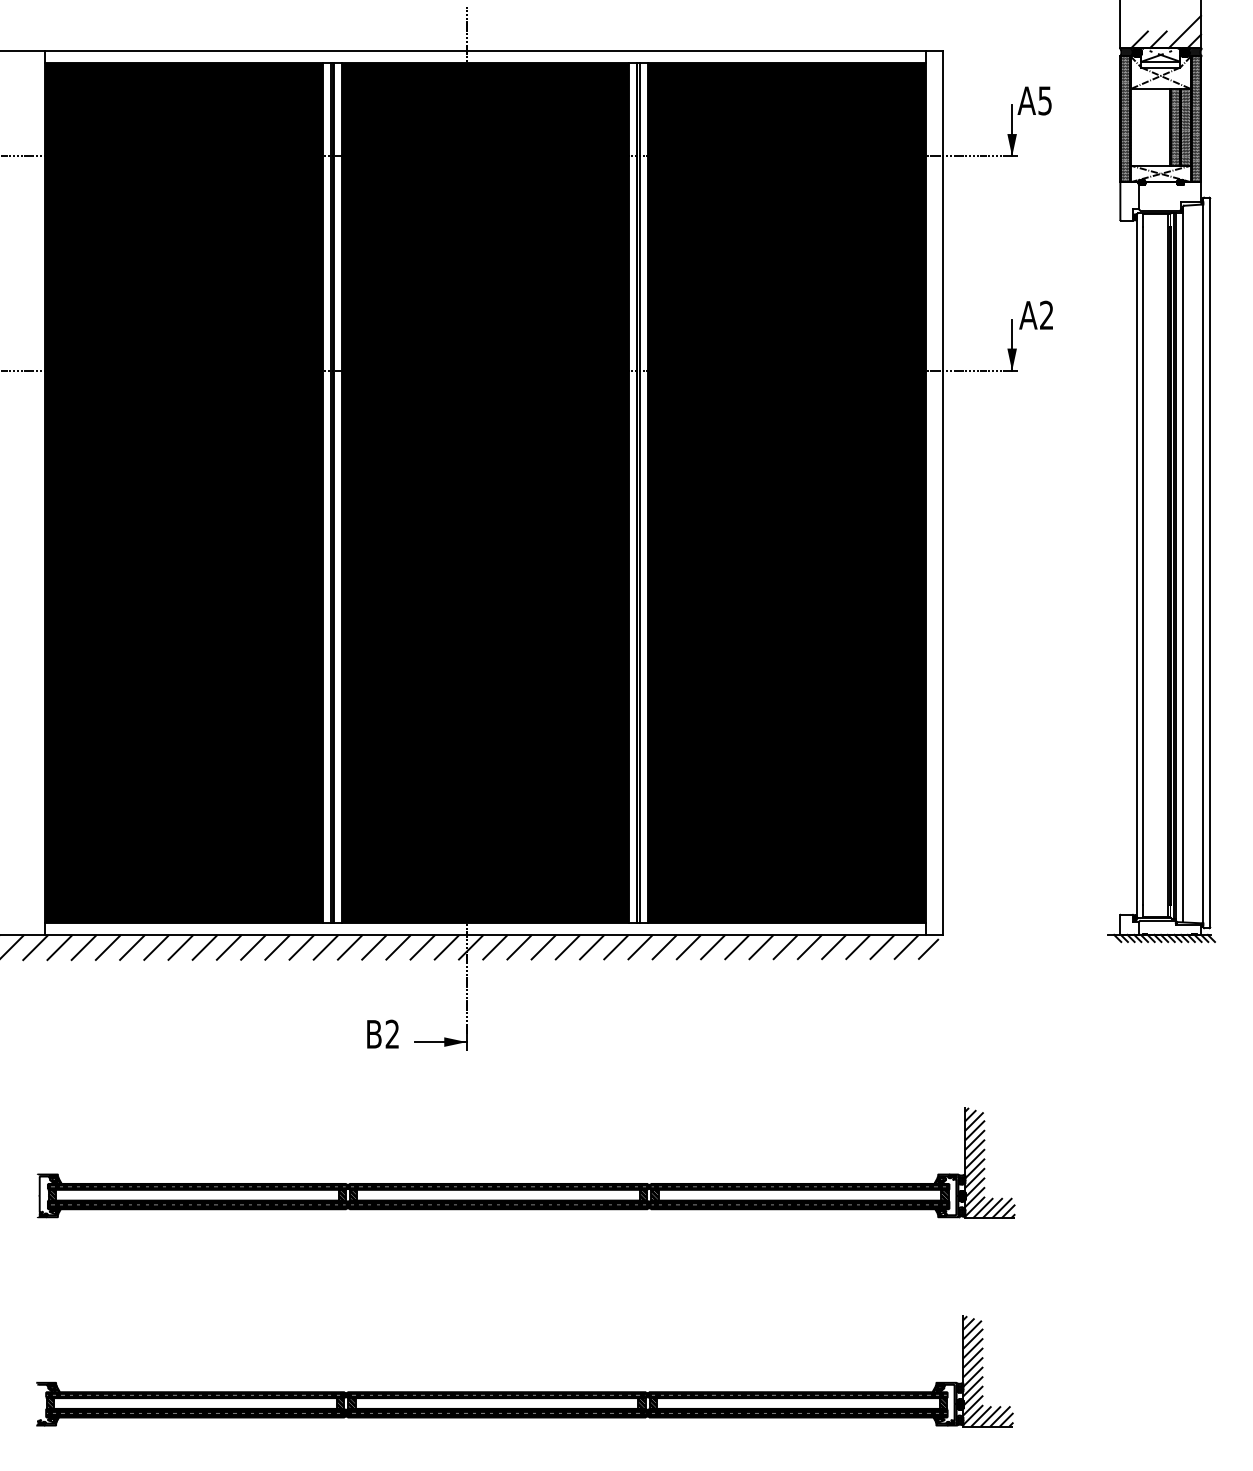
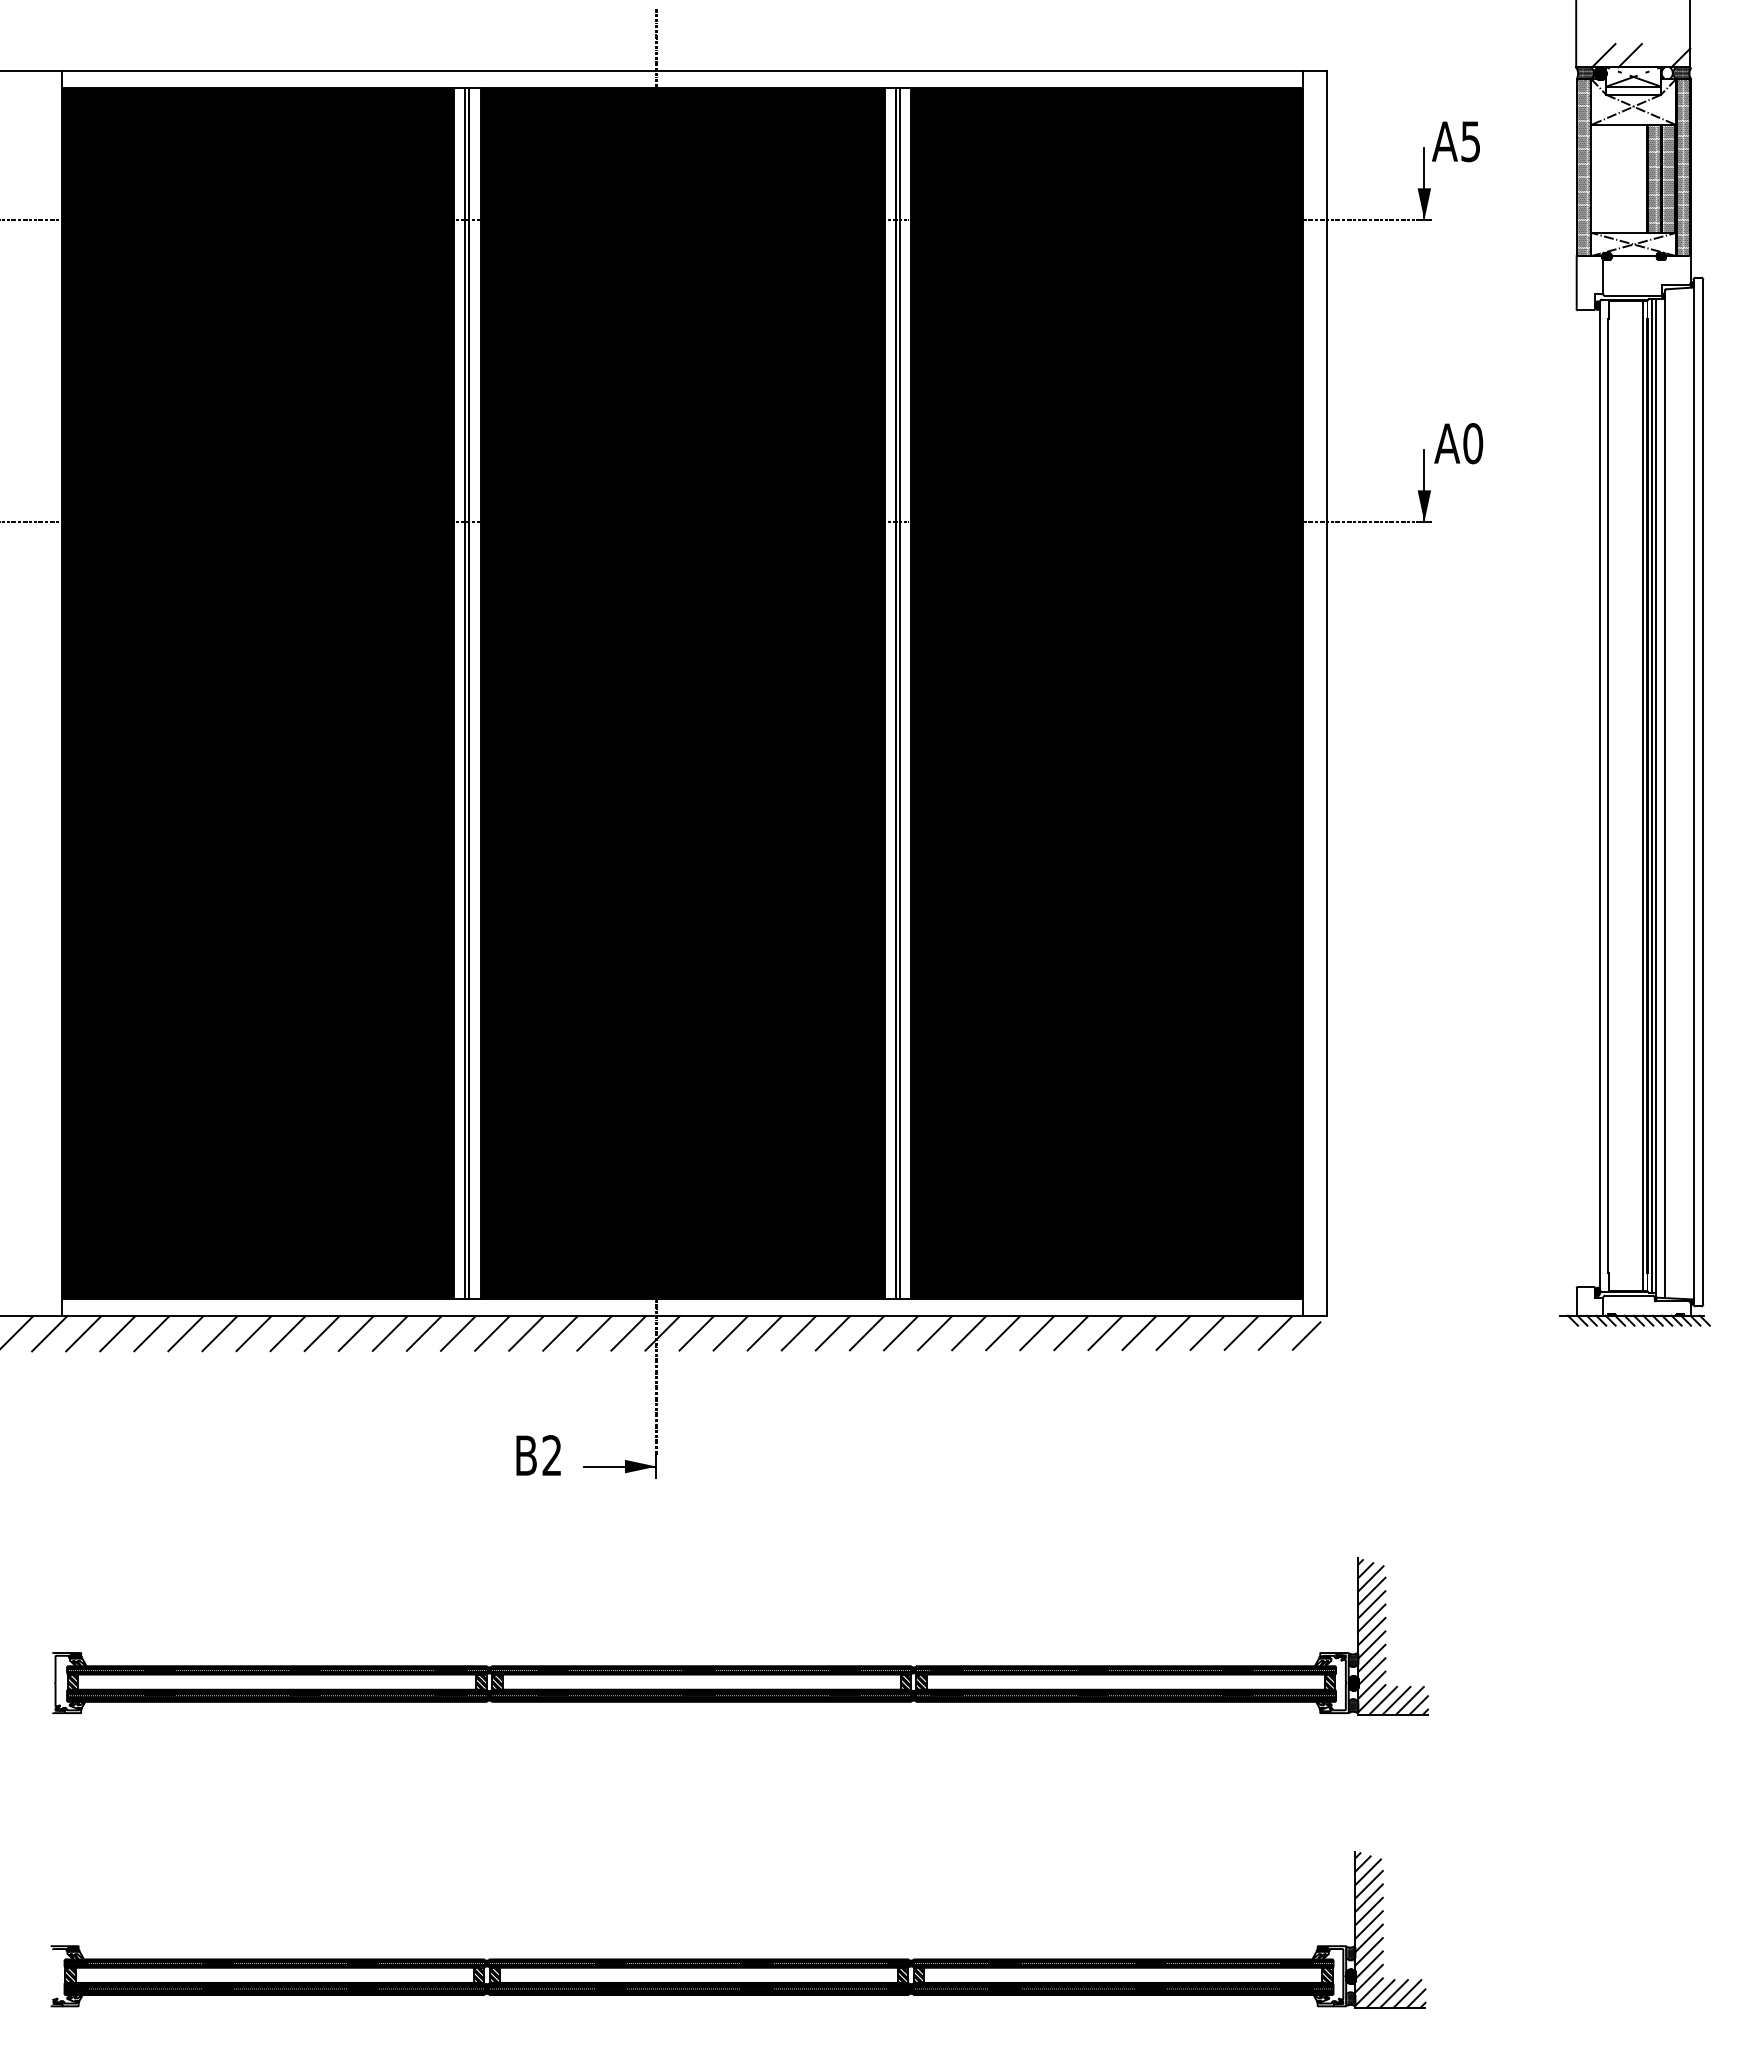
line: (1184, 31) -> (1667, 44), removed
hatch: (1184, 51) -> (1666, 72), removed
text: (1047, 315) -> (1473, 443), A2 -> A0

